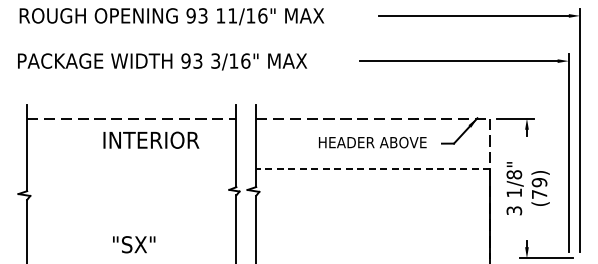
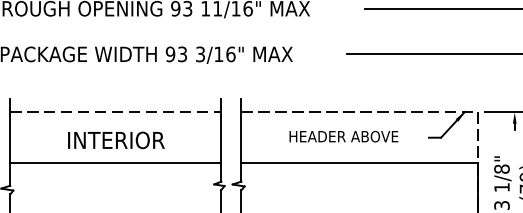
text: (151, 139) -> (116, 139), moved
text: (372, 142) -> (343, 136), moved
line: (131, 168) -> (115, 162), added
line: (372, 168) -> (358, 162), dashed -> solid

